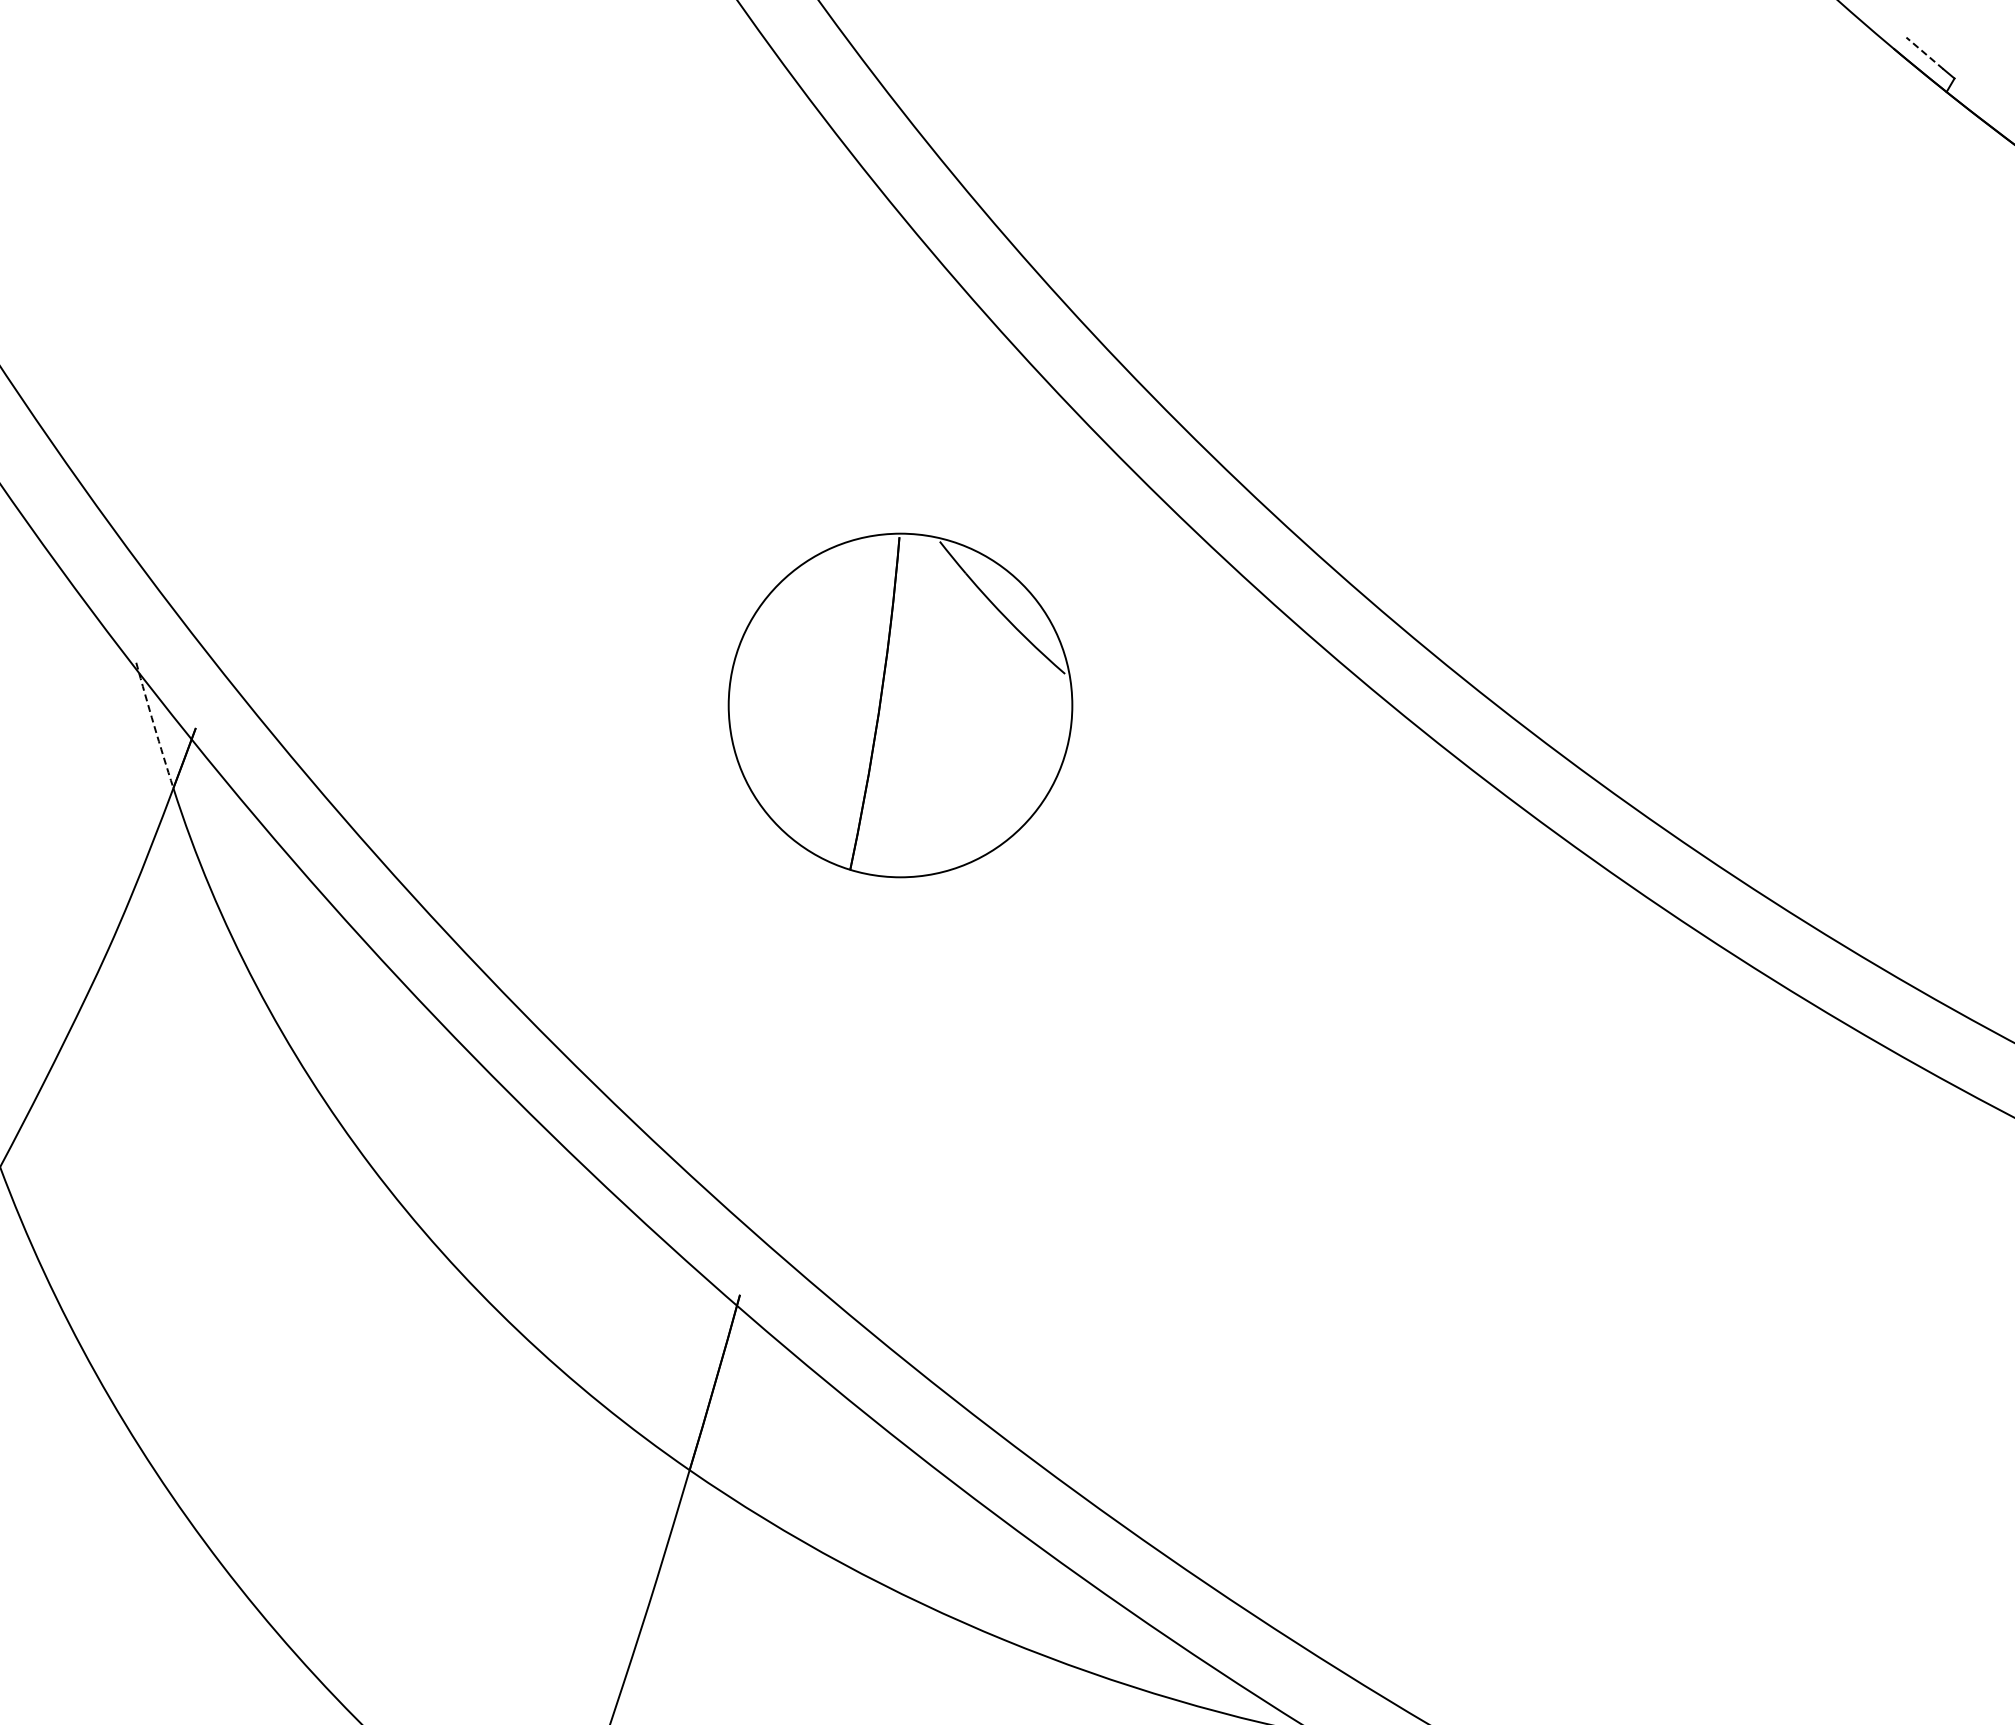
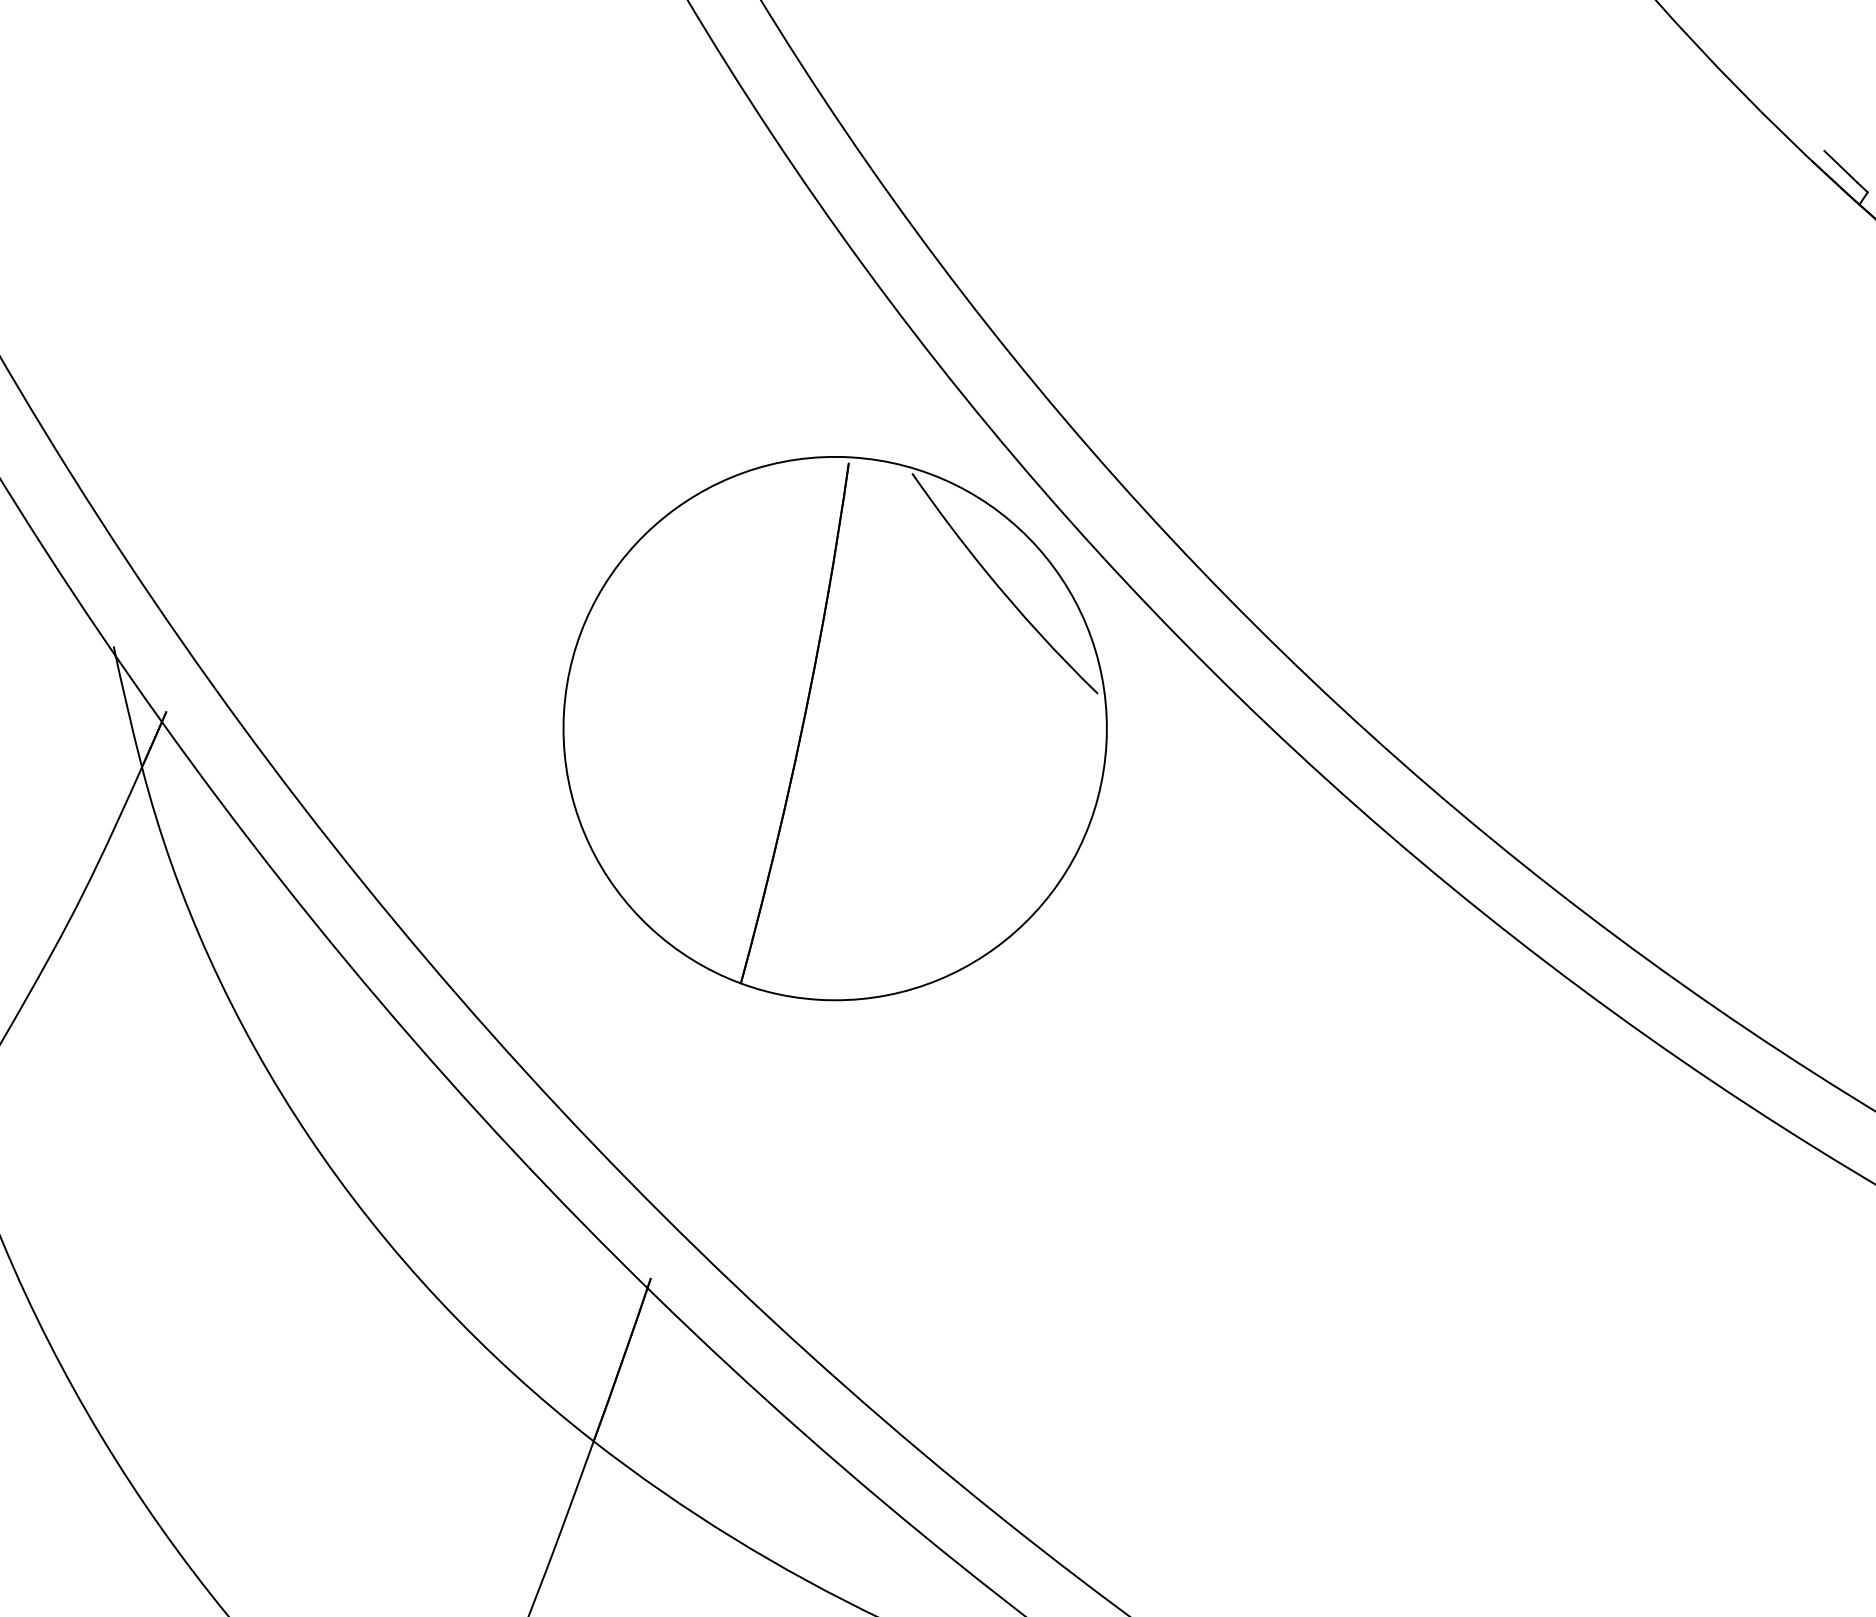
line: (1924, 53) -> (1840, 166), dashed -> solid
part: (900, 705) -> (835, 728), size x1.67
arc: (154, 725) -> (127, 706), dashed -> solid

